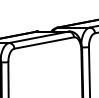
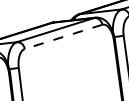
line: (43, 43) -> (62, 37), solid -> dashed

